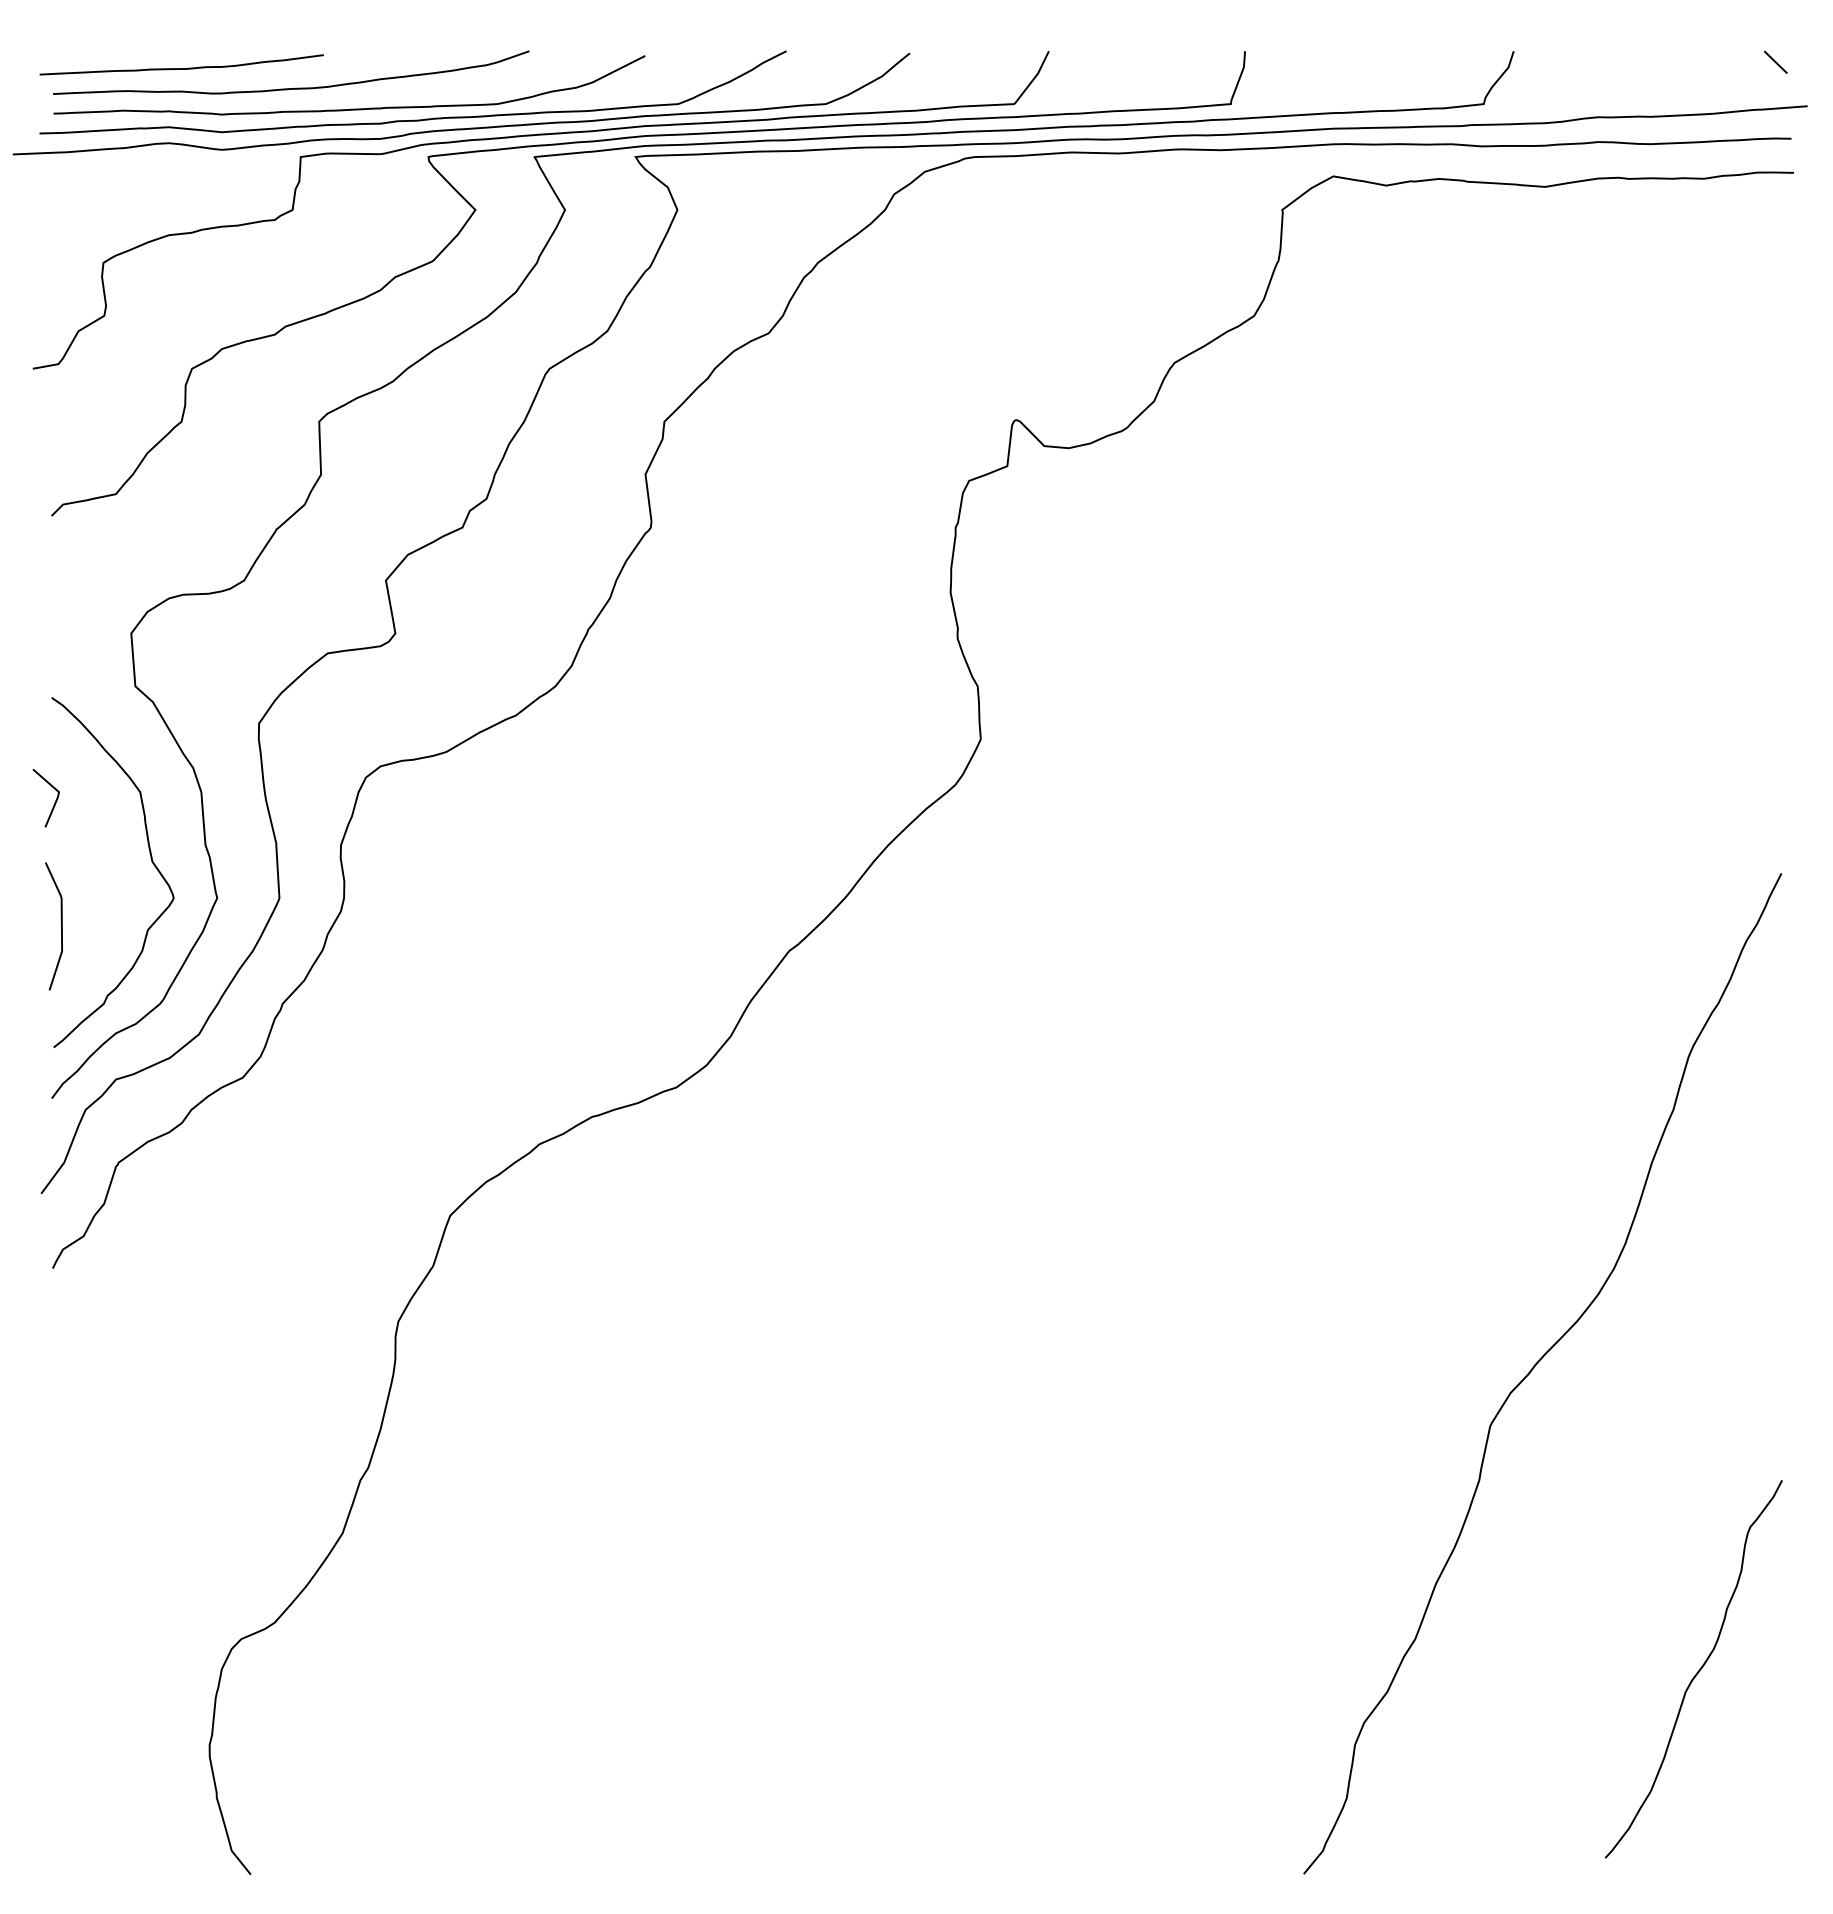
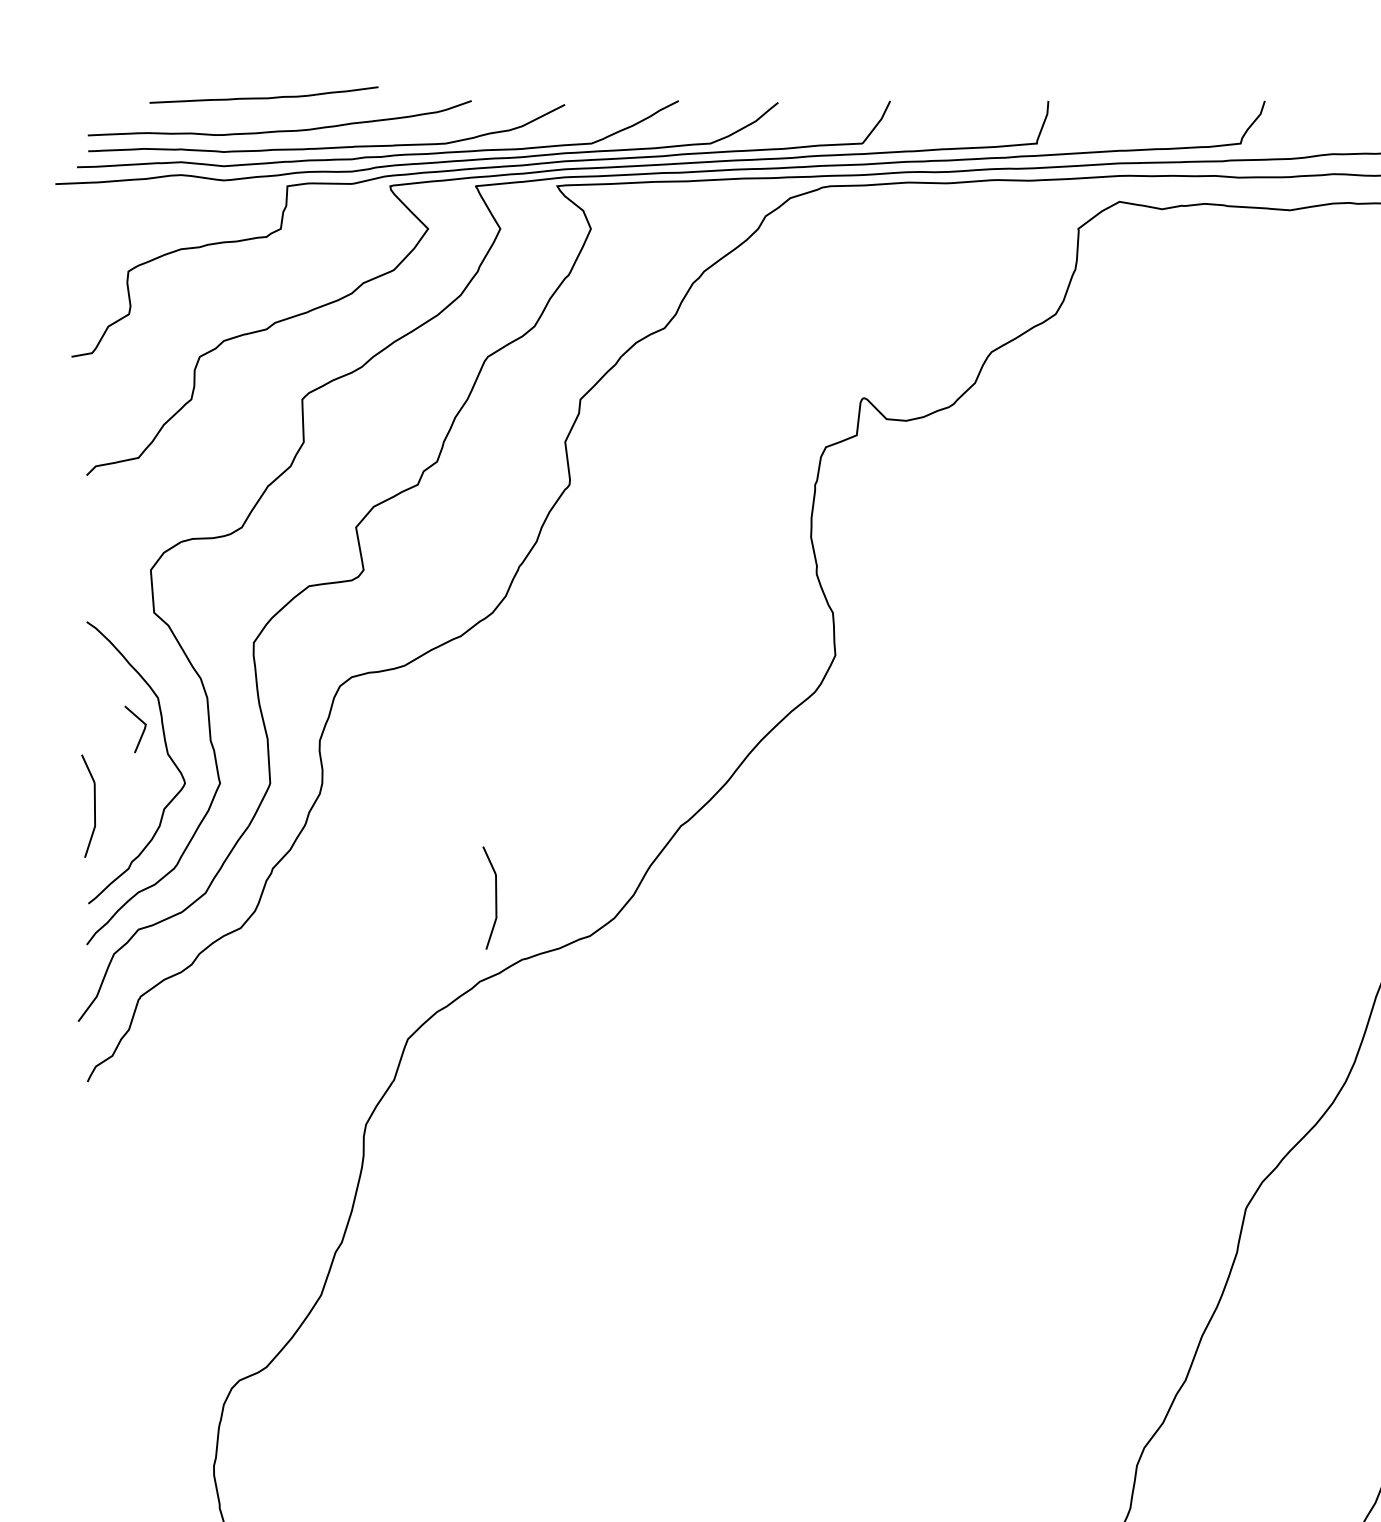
curve: (181, 68) -> (263, 97), moved
line: (54, 802) -> (142, 732), moved
curve: (559, 1040) -> (495, 898), added

